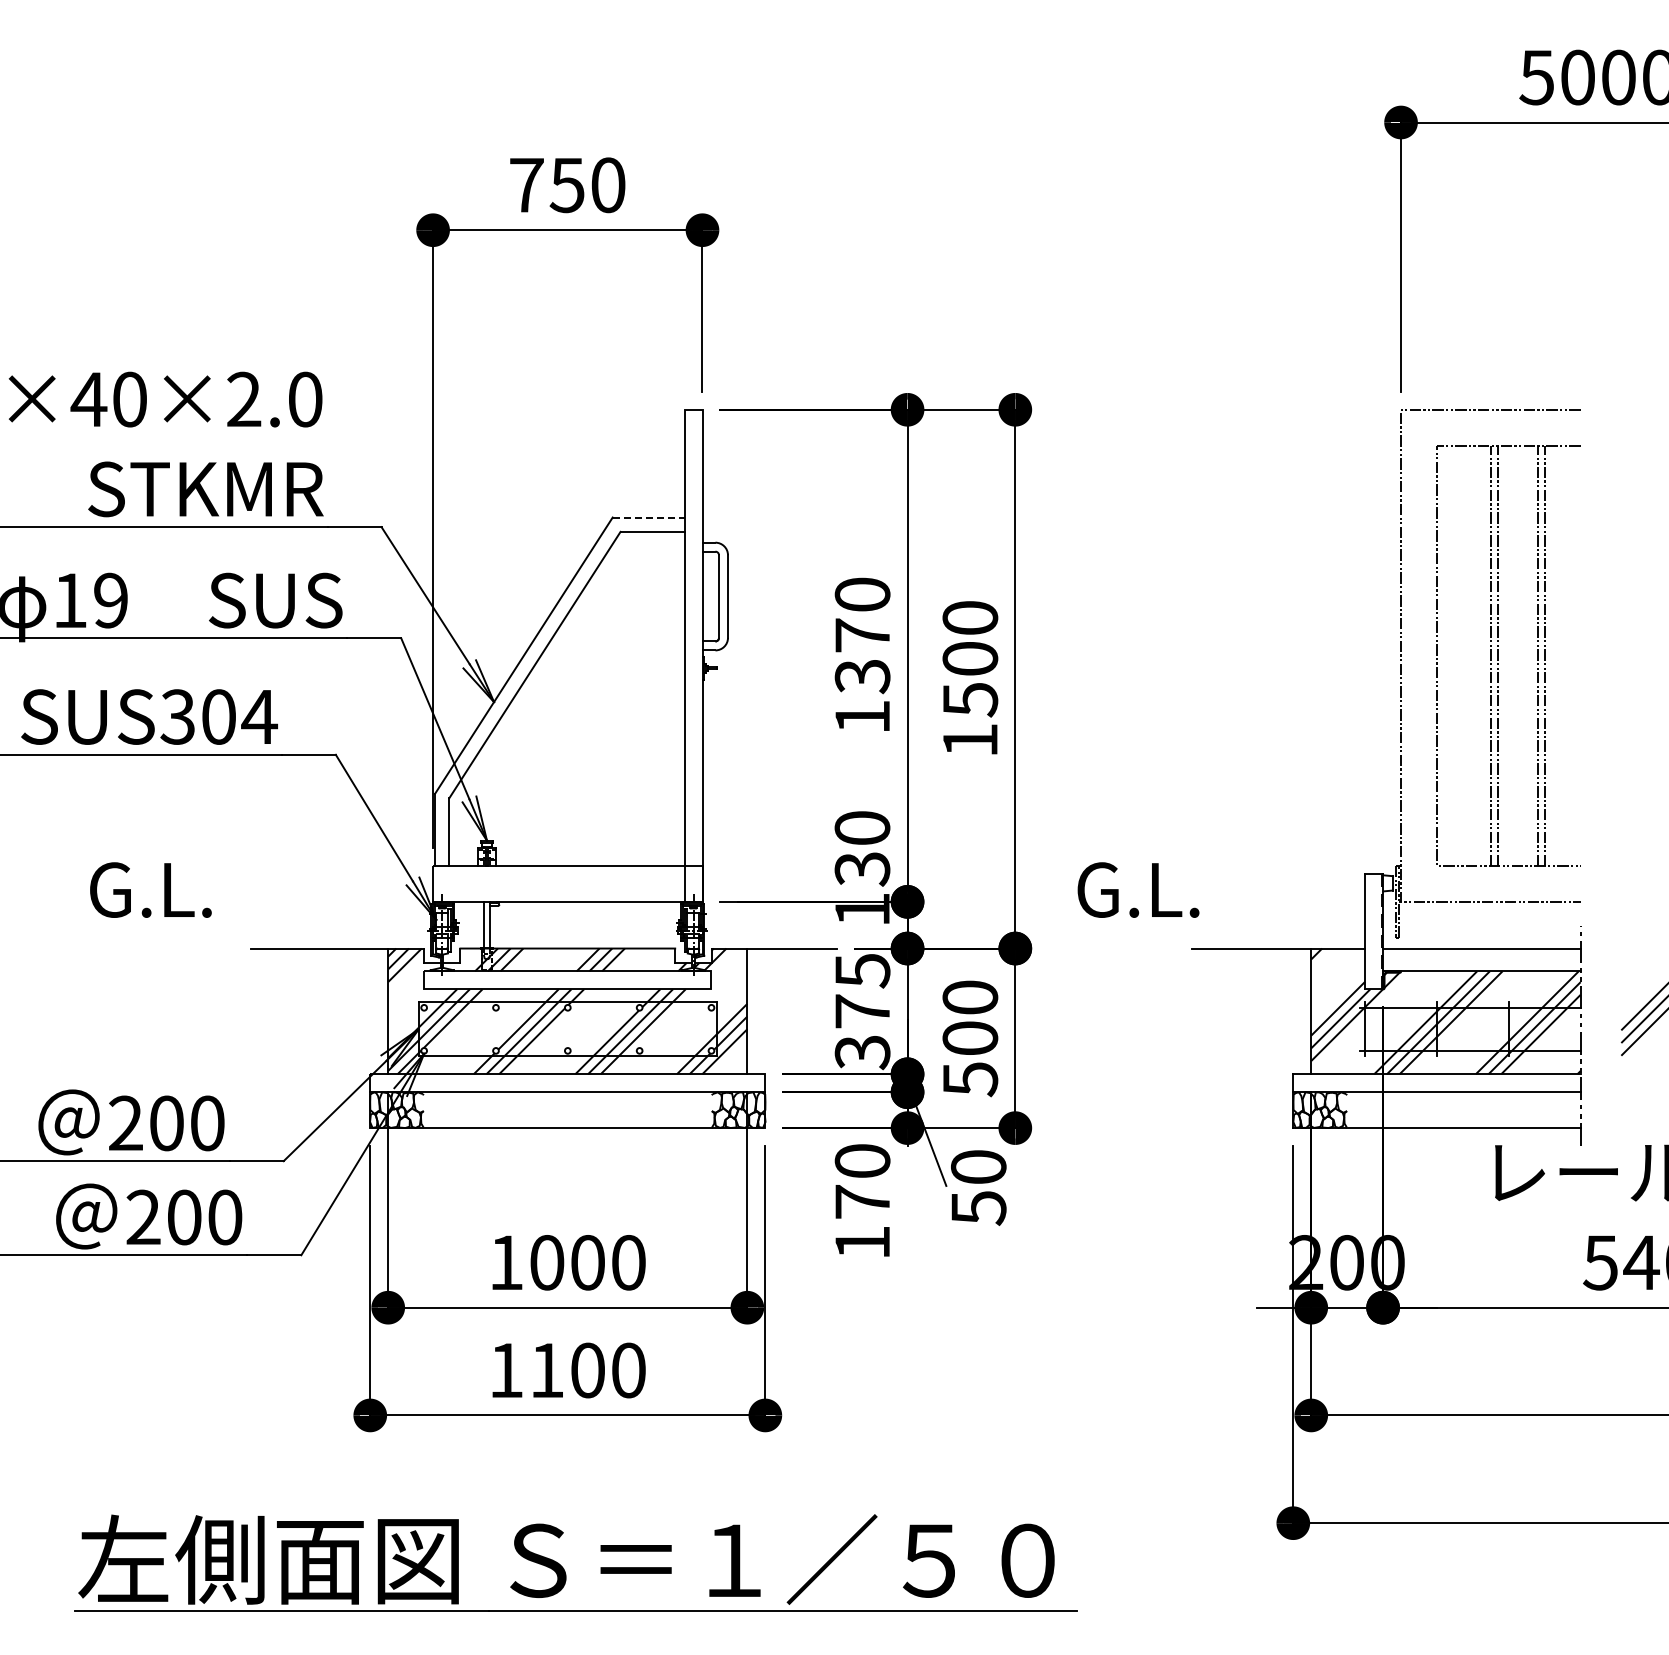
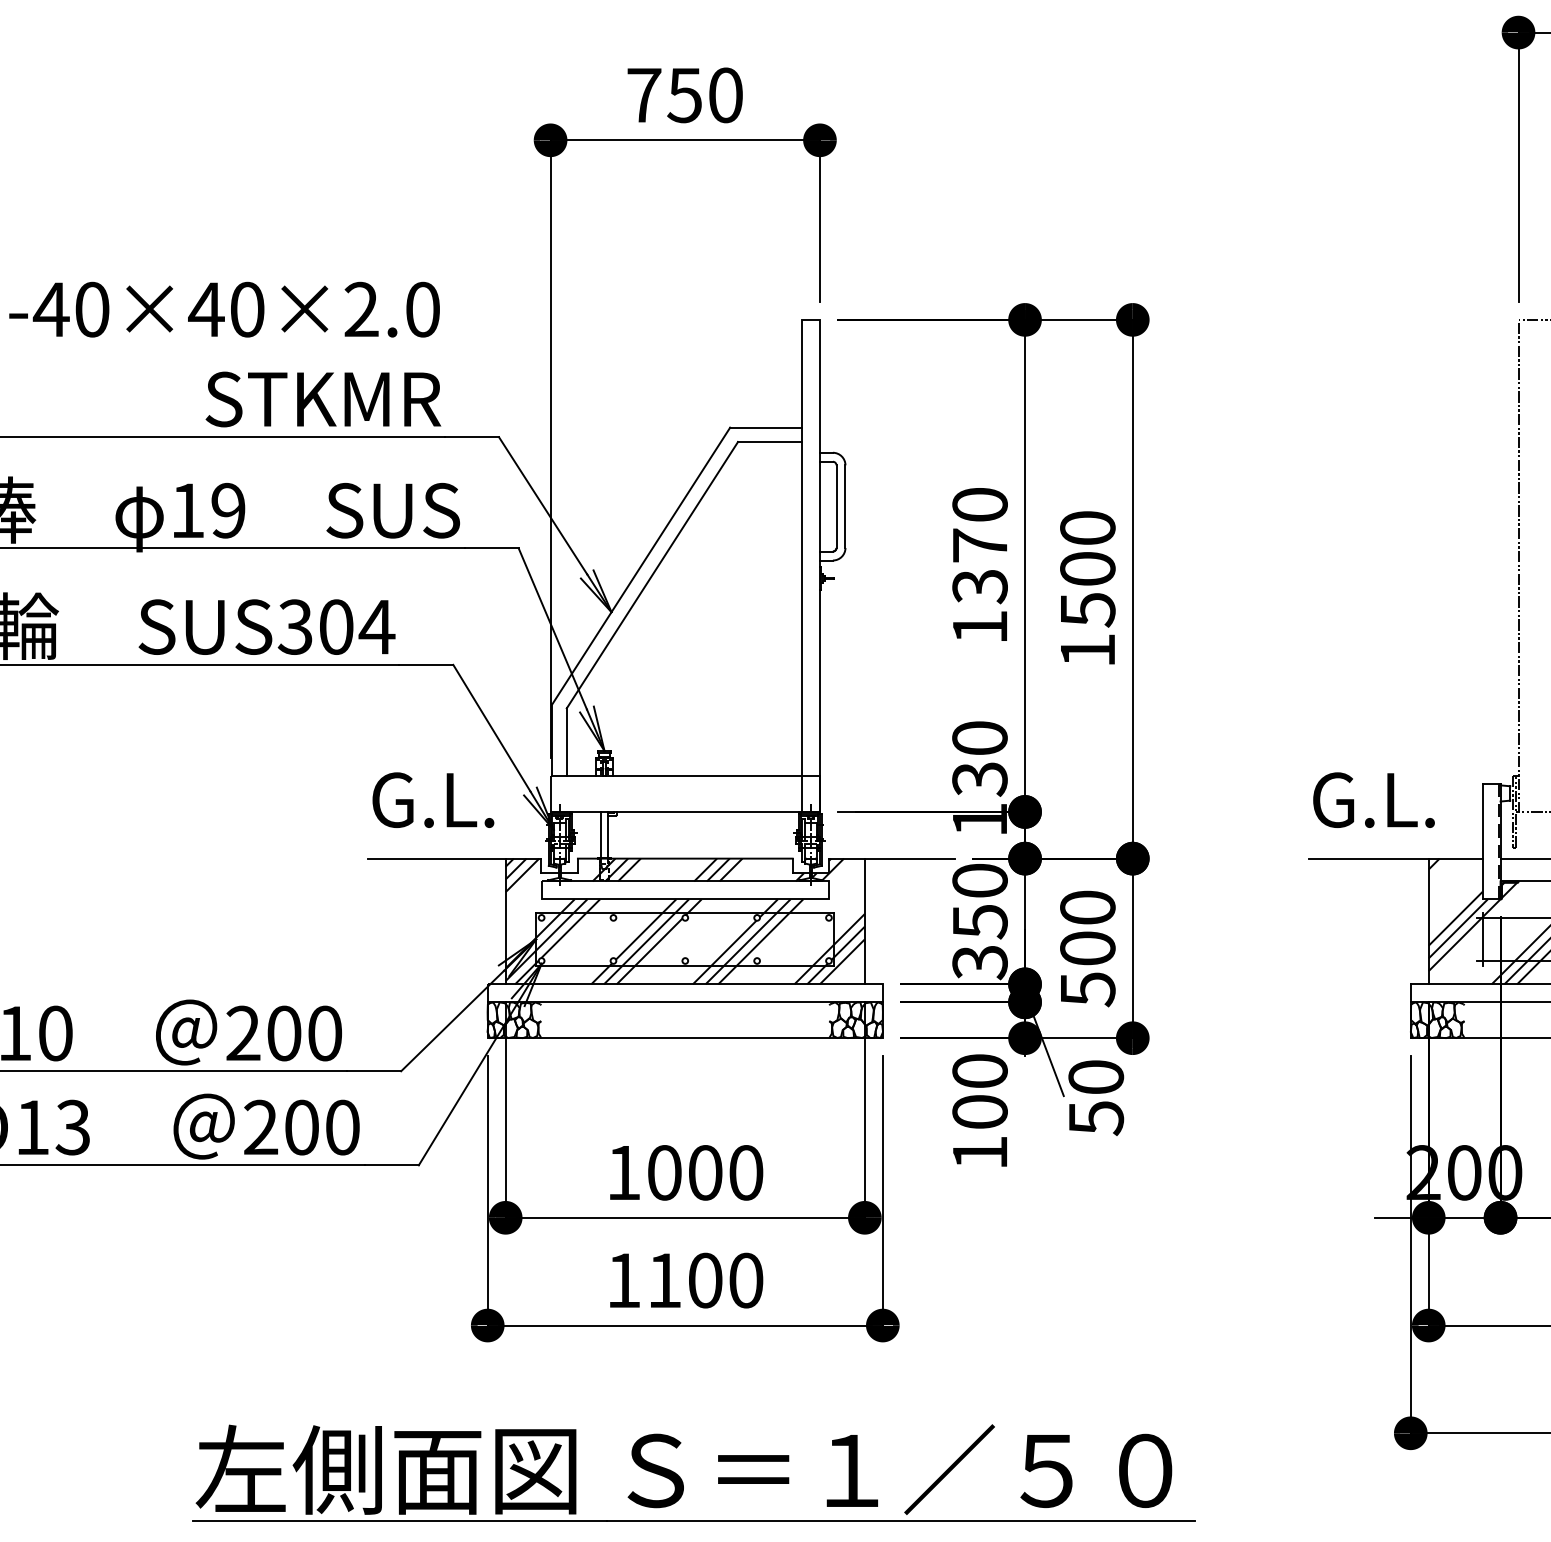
line: (648, 517) -> (765, 427), dashed -> solid
text: (150, 889) -> (432, 799), moved
text: (1138, 889) -> (1373, 799), moved
text: (862, 991) -> (979, 901), 375 -> 350
text: (862, 1201) -> (979, 1111), 170 -> 100

